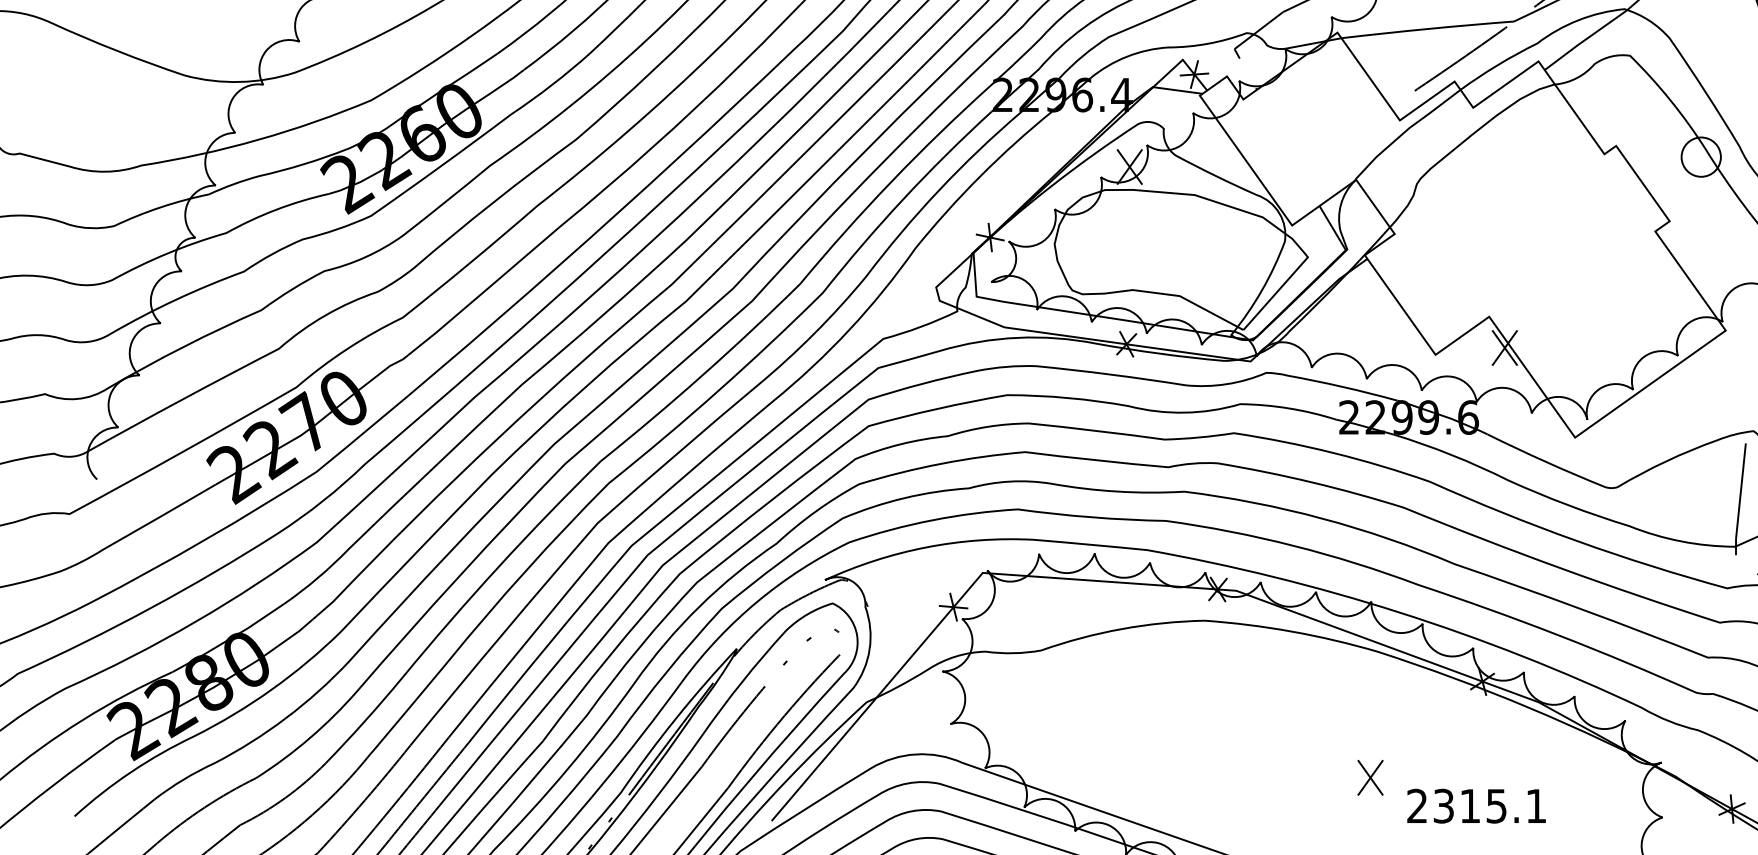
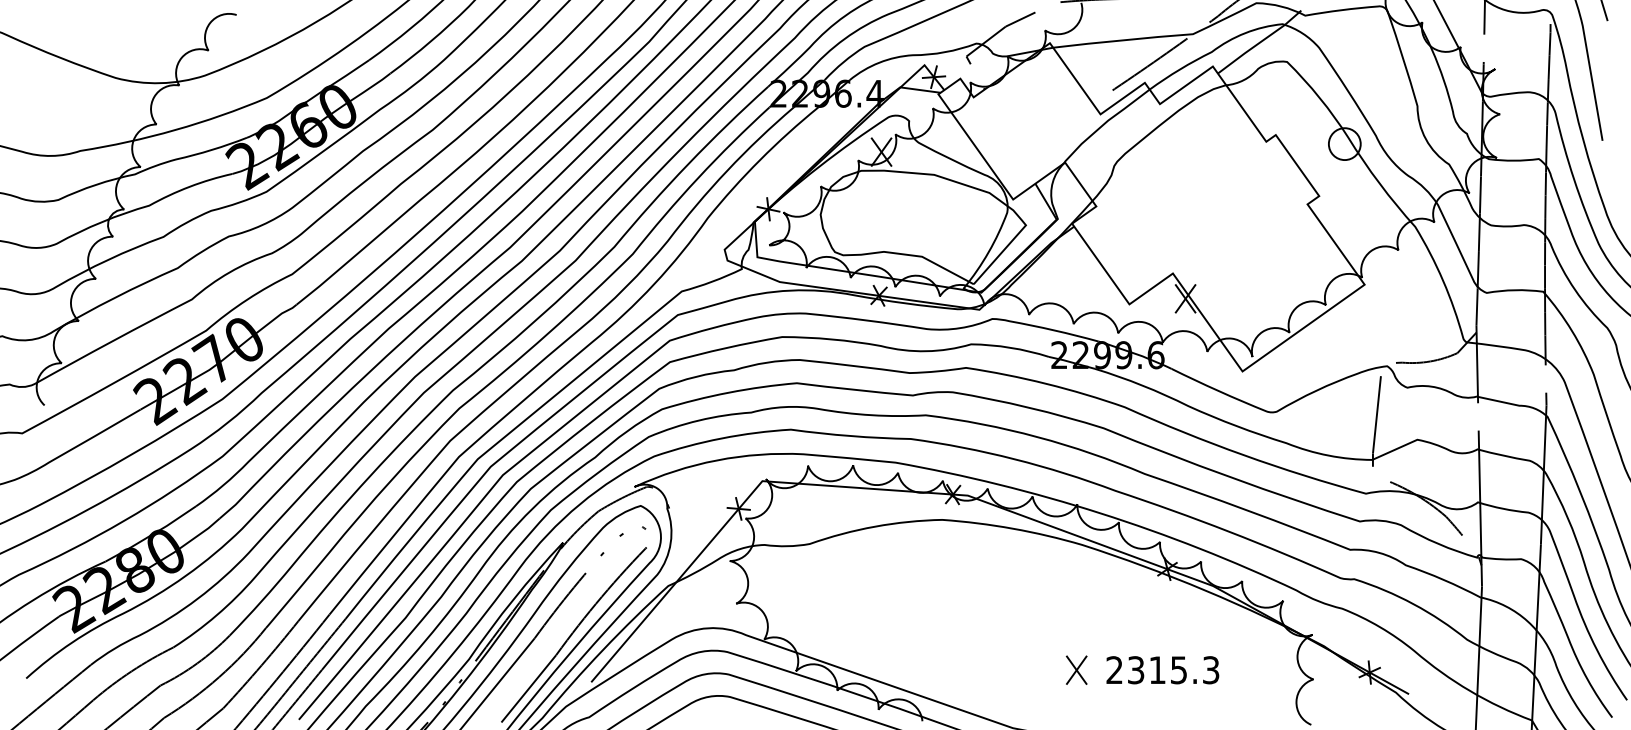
part: (1370, 776) -> (1076, 669), moved
text: (1536, 806) -> (1211, 670), 2315.1 -> 2315.3

